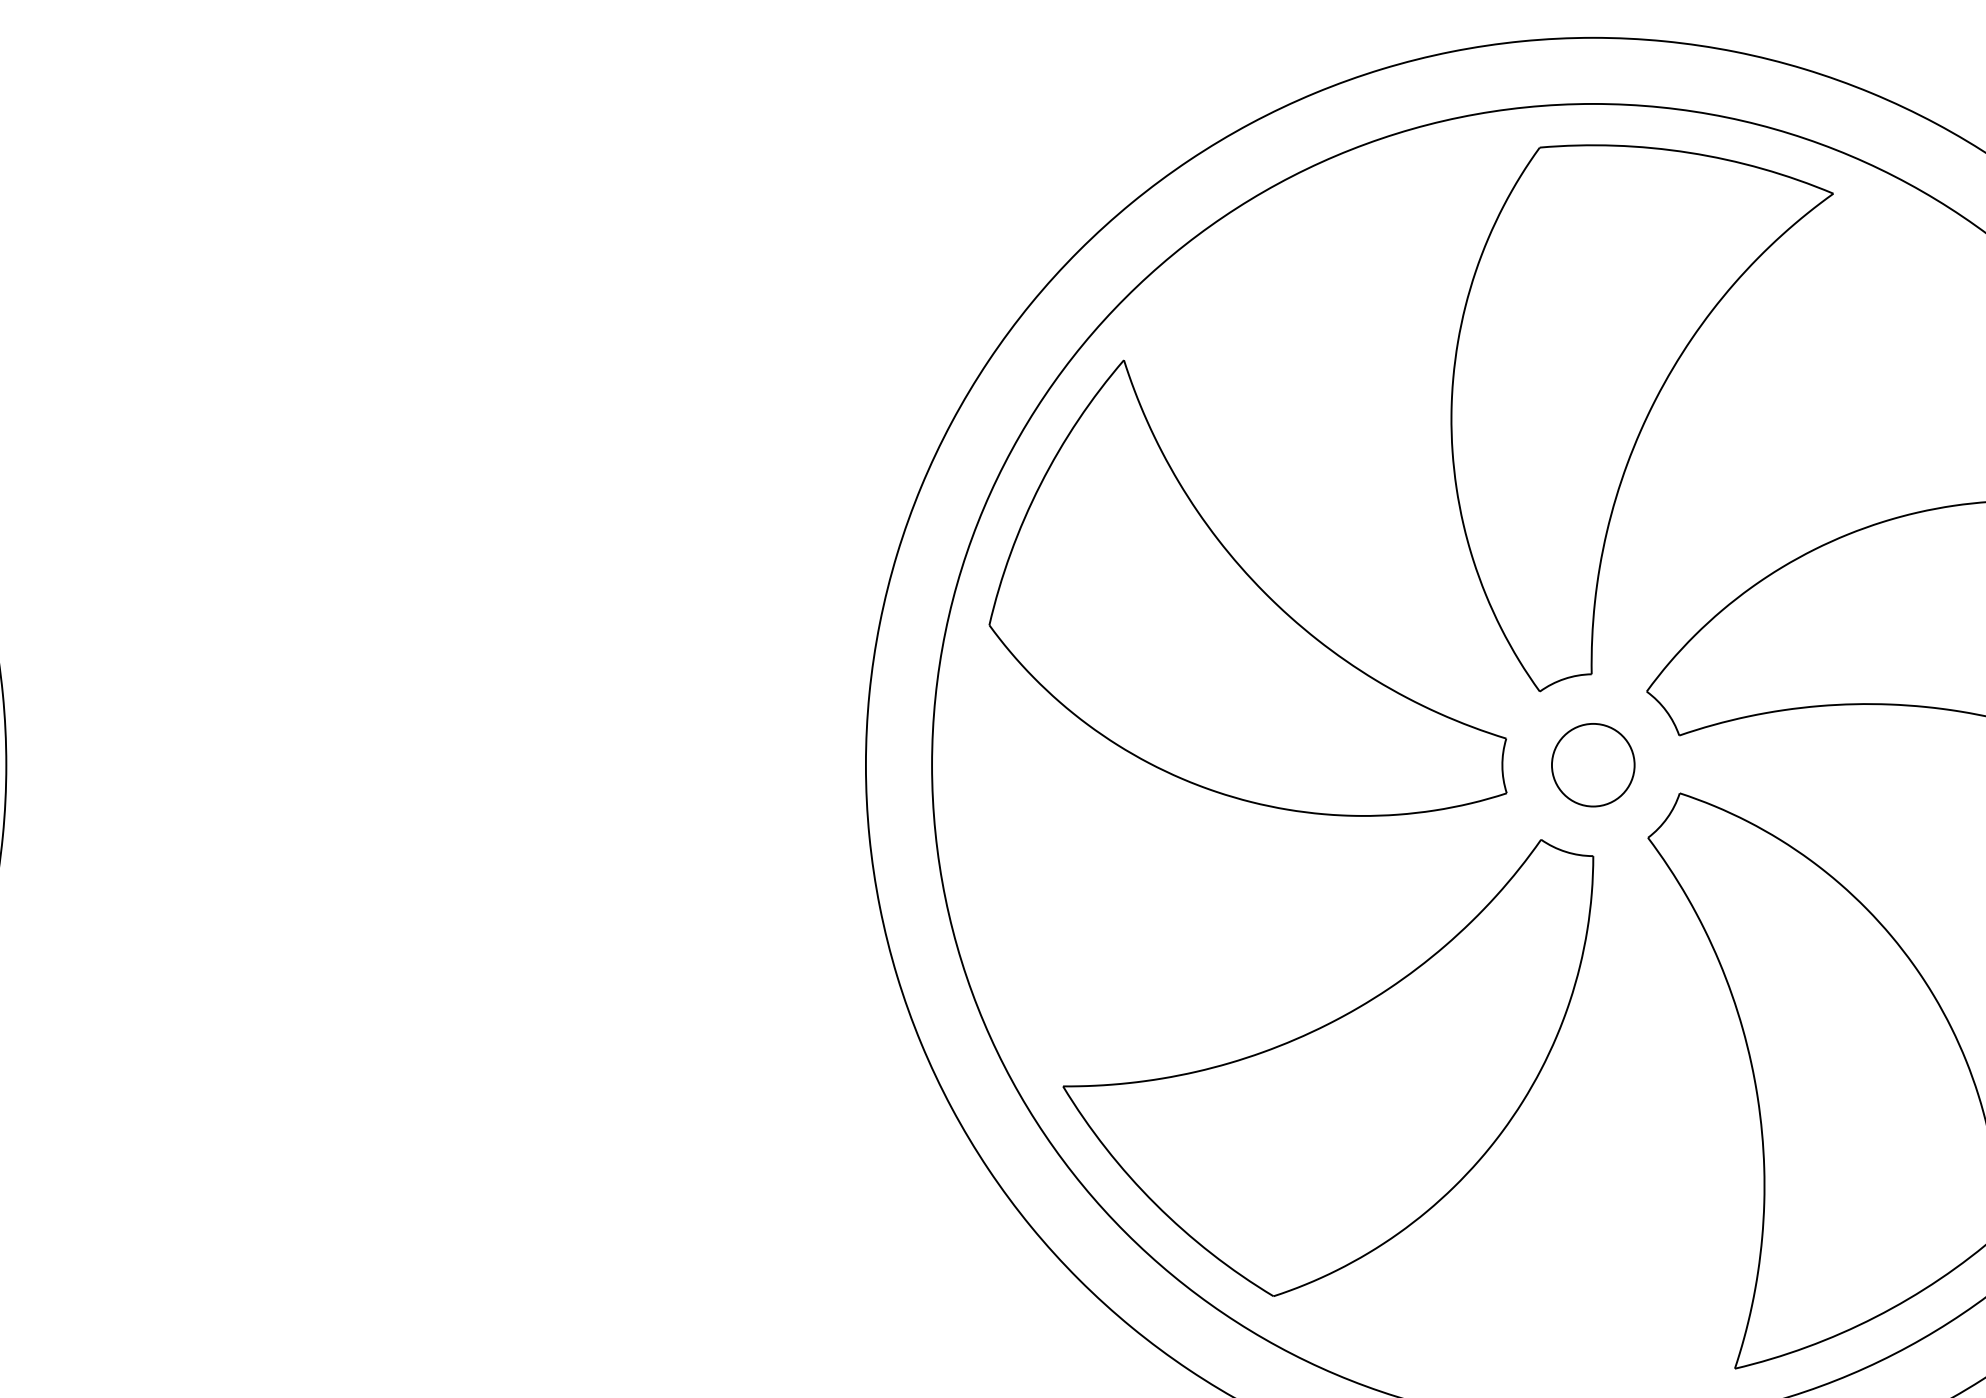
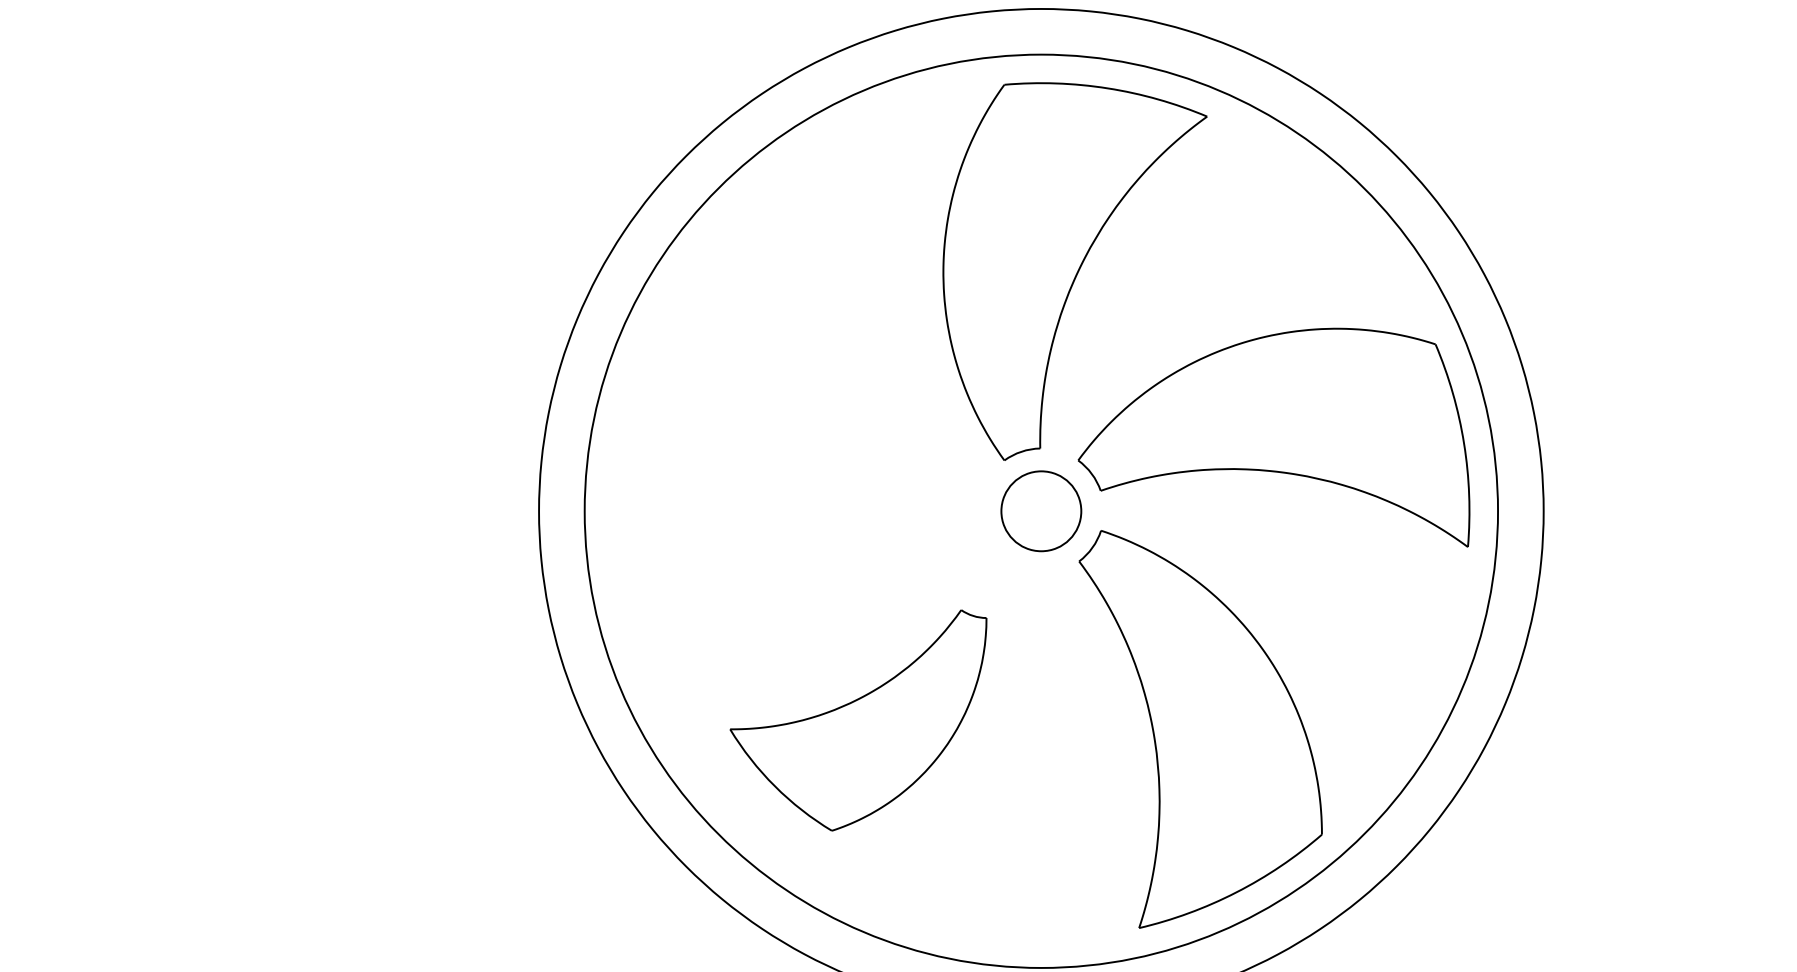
part: (1247, 588) -> (802, 389), removed
circle: (1592, 764) -> (1040, 510), size x1.4
part: (1328, 1068) -> (858, 720), size x0.7

